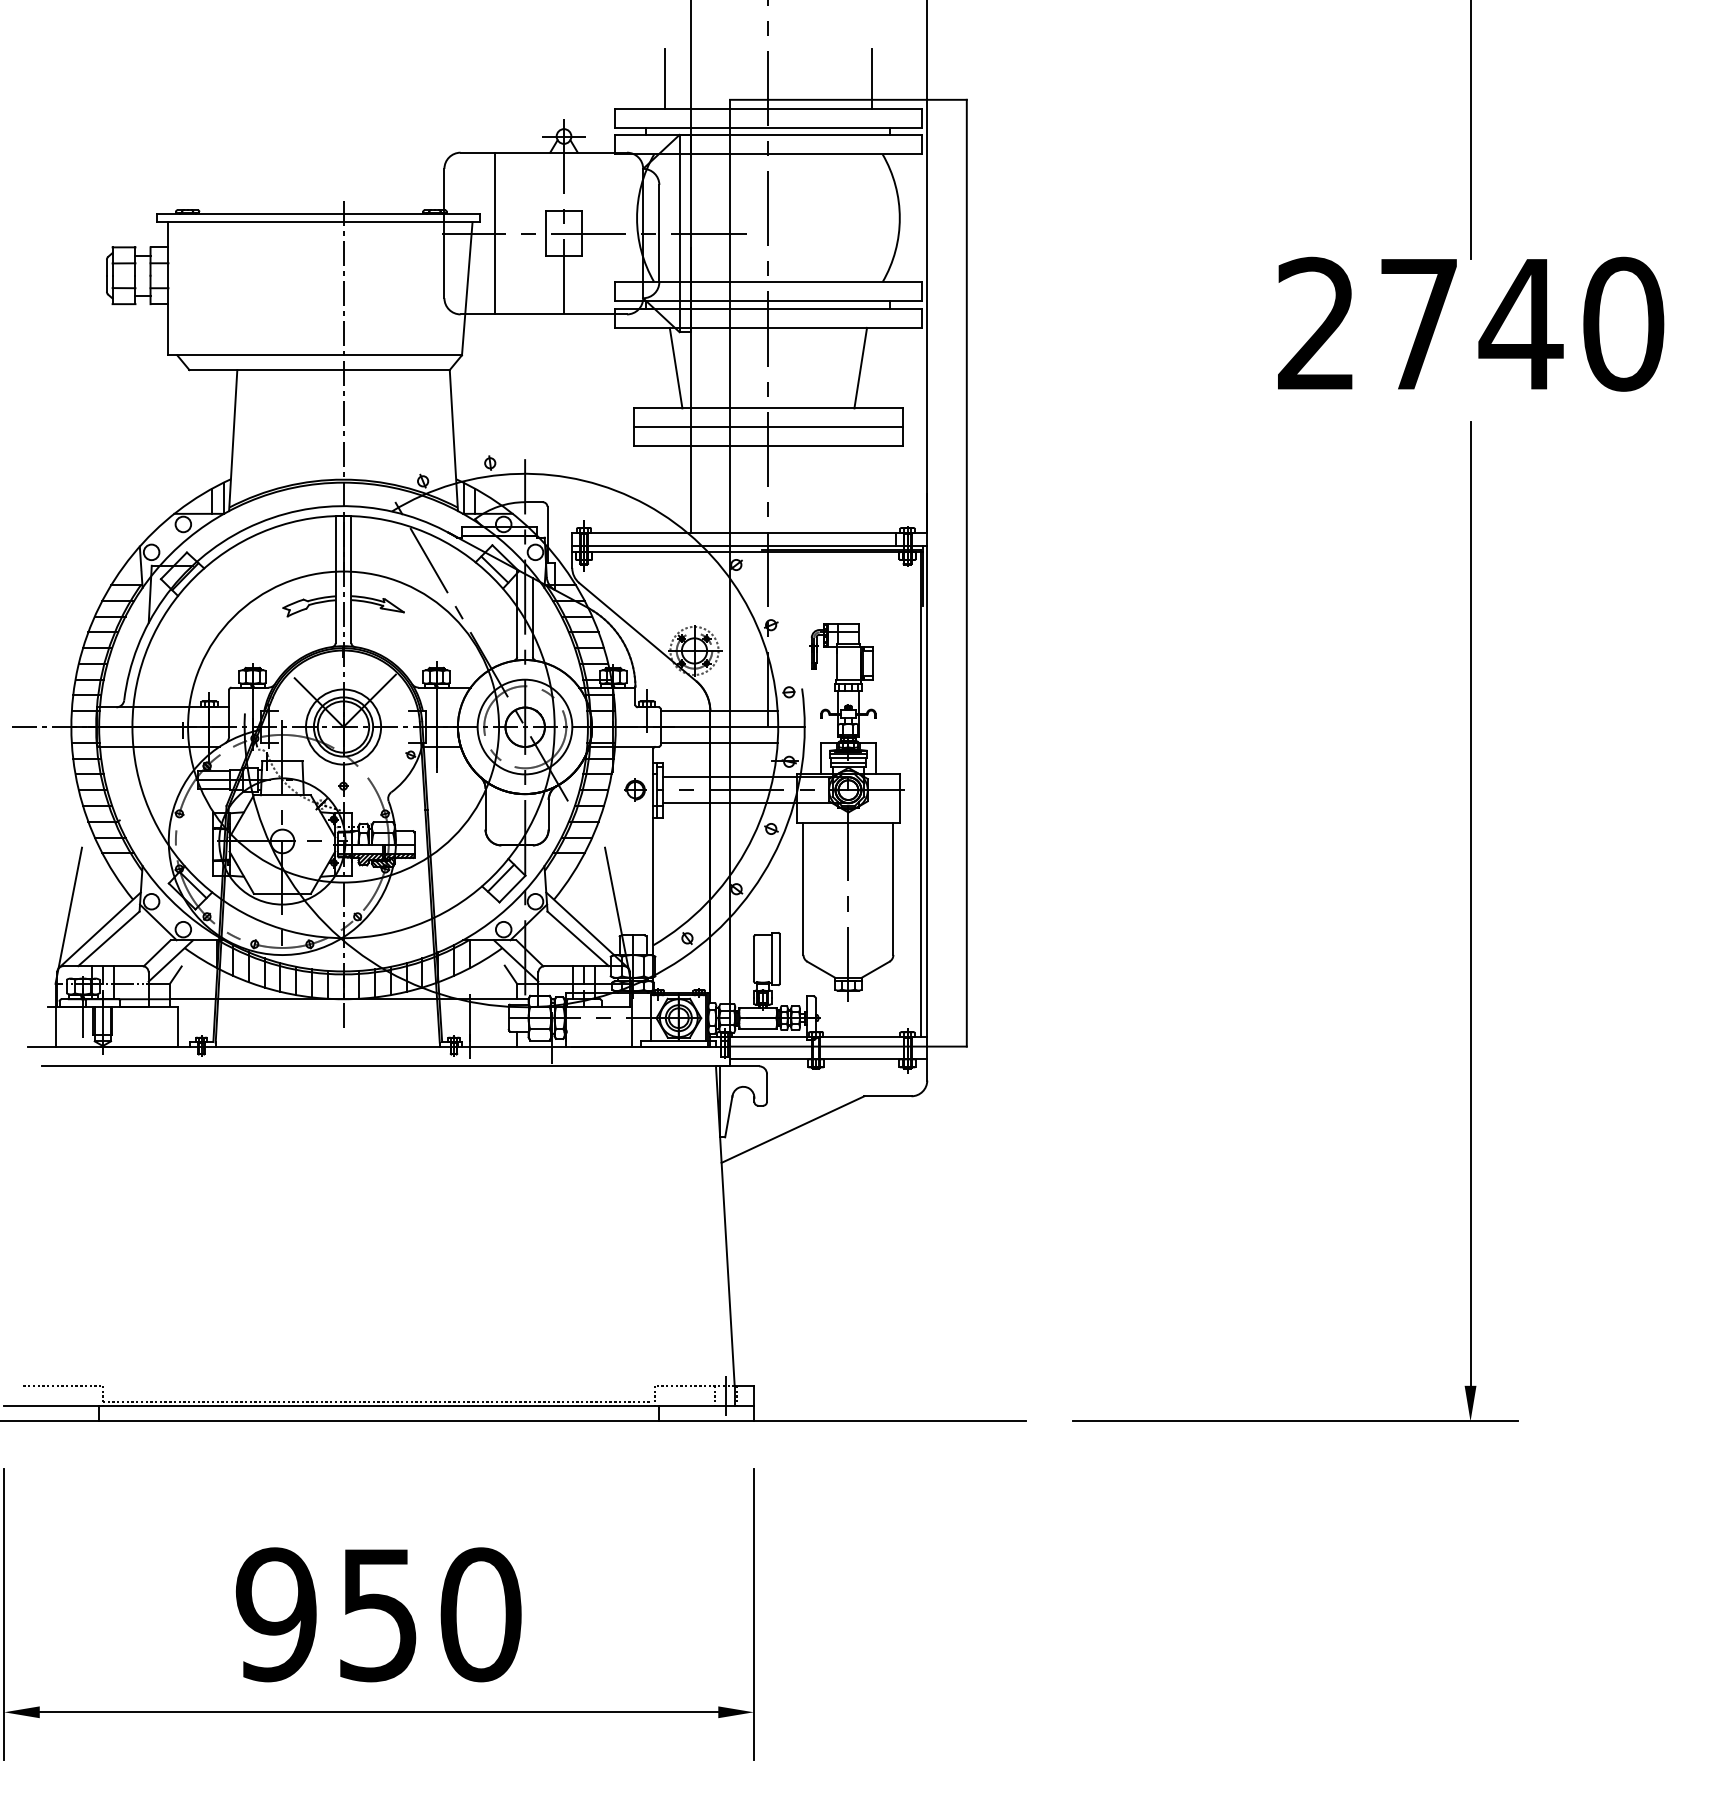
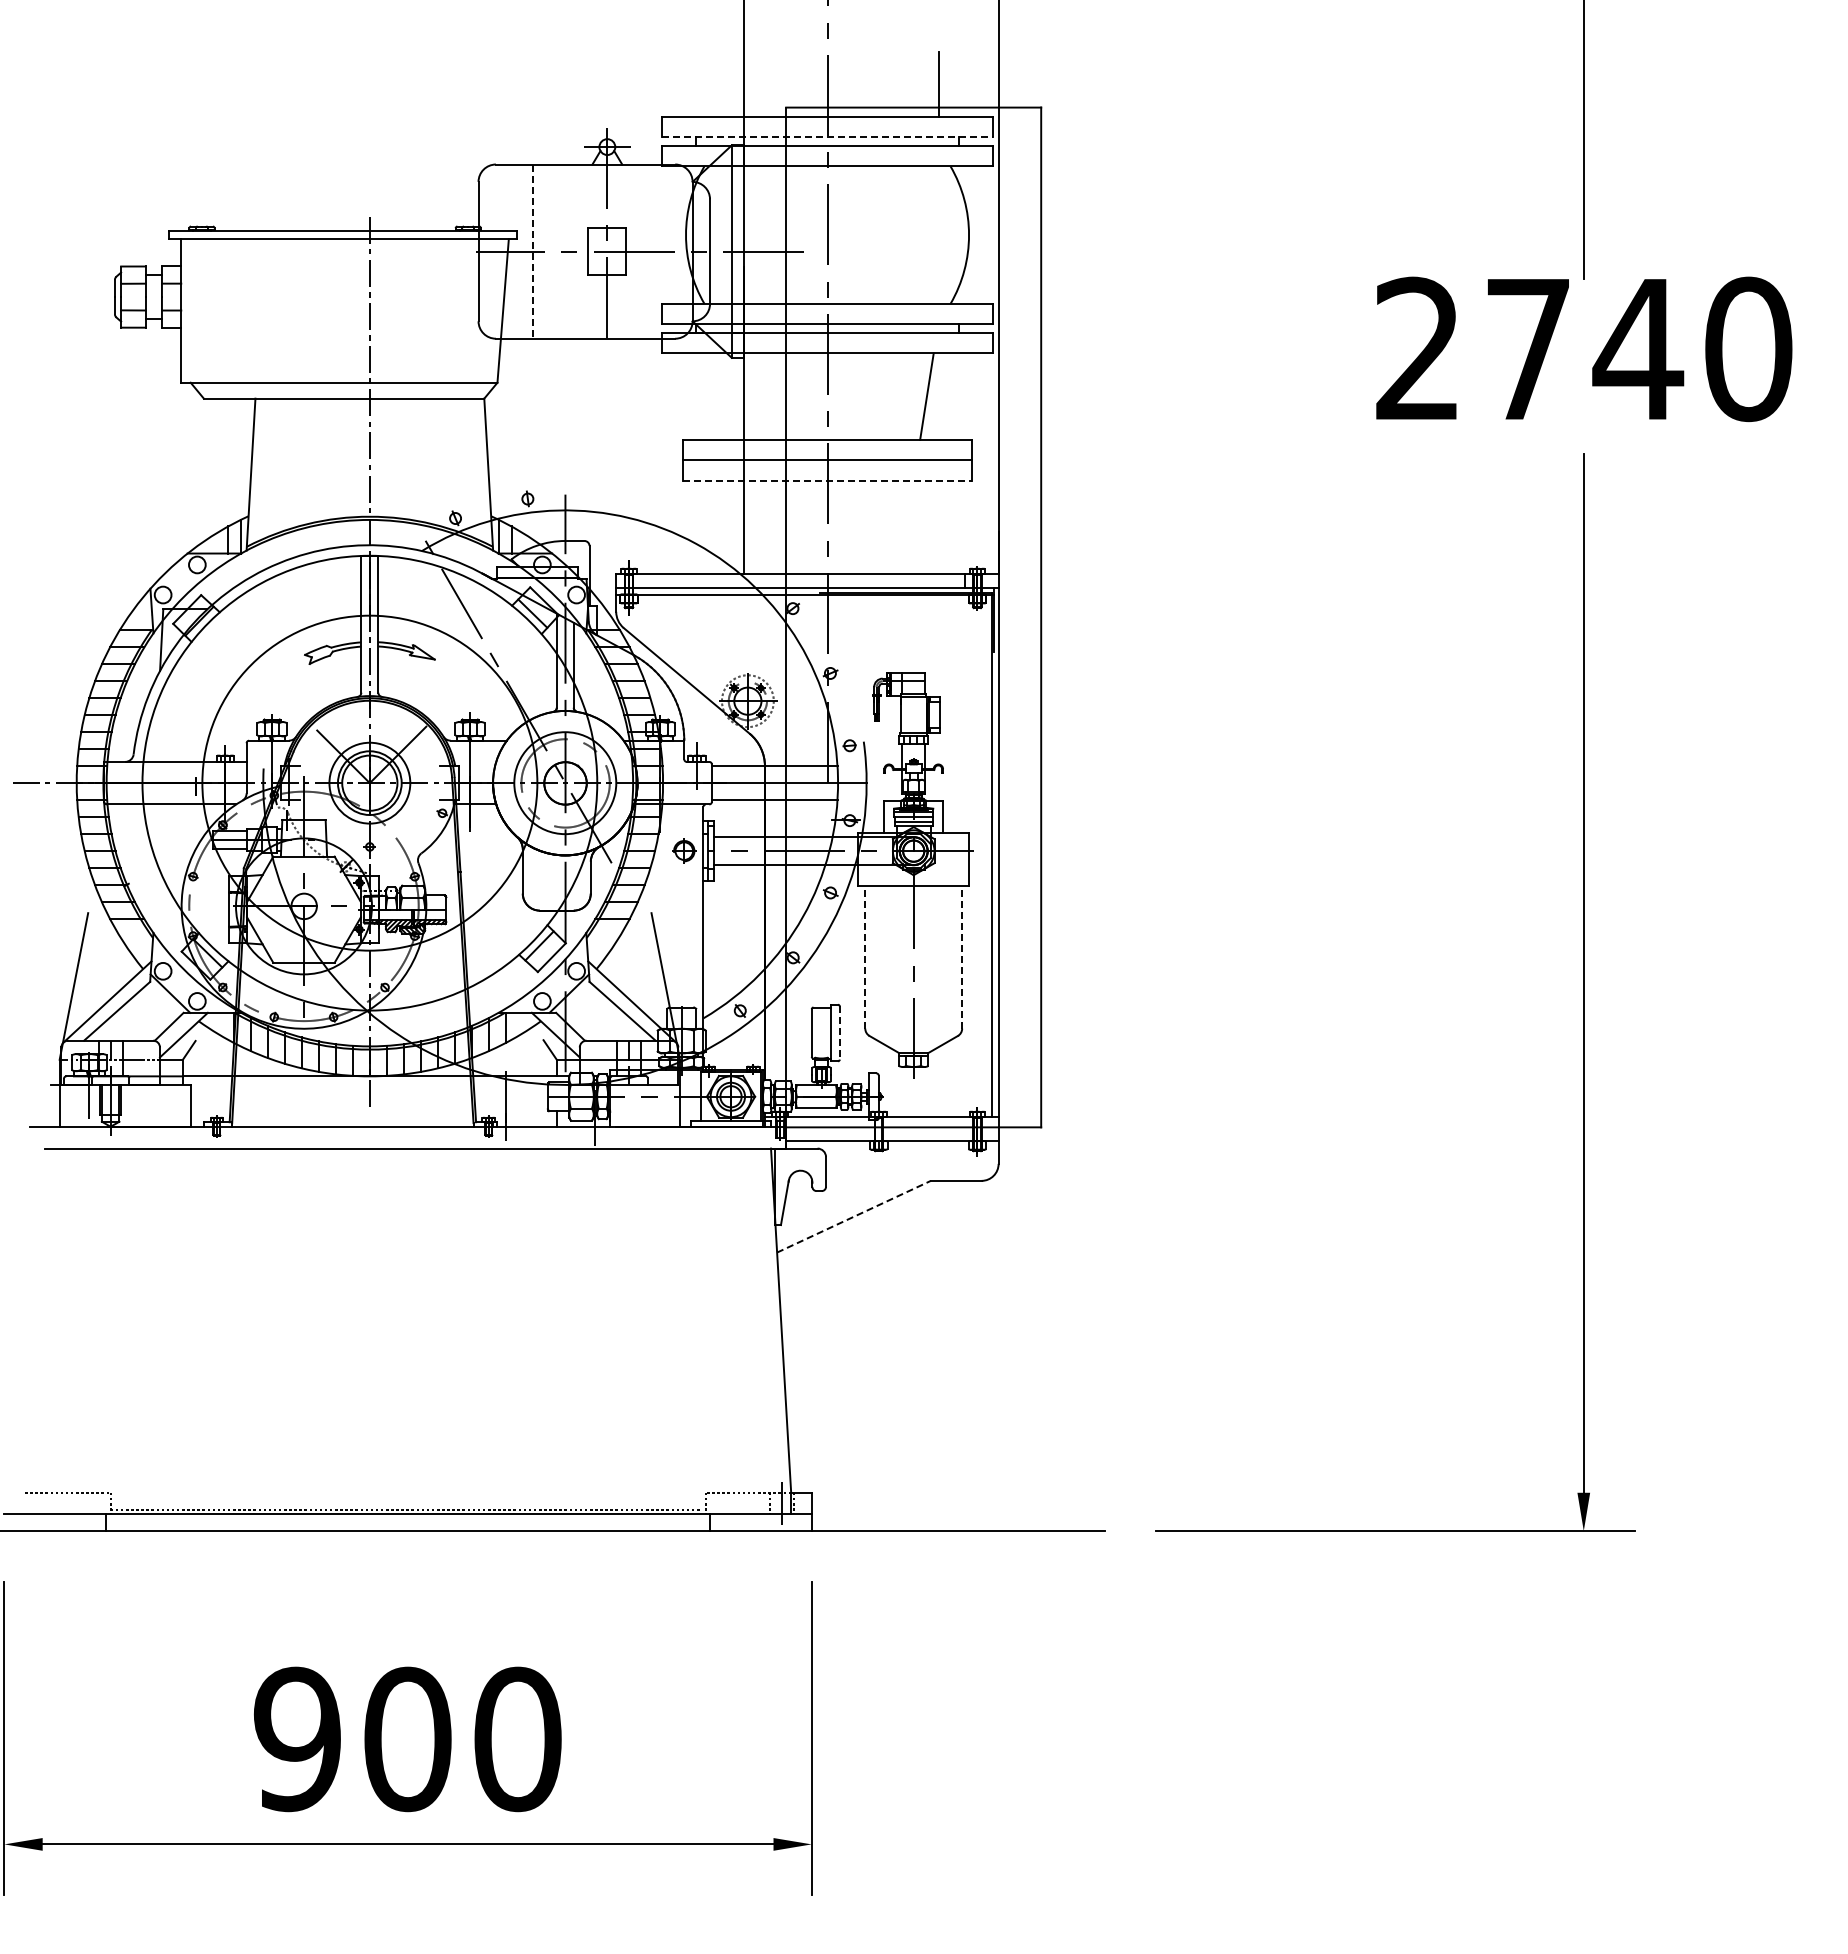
line: (665, 78) -> (716, 84), removed
line: (768, 127) -> (827, 137), solid -> dashed
line: (494, 234) -> (532, 252), solid -> dashed
line: (675, 368) -> (727, 396), removed
line: (769, 446) -> (828, 480), solid -> dashed
line: (803, 887) -> (865, 956), solid -> dashed
line: (893, 887) -> (962, 956), solid -> dashed
line: (779, 959) -> (839, 1033), solid -> dashed
line: (792, 1129) -> (853, 1216), solid -> dashed
text: (378, 1614) -> (407, 1739), 950 -> 900

